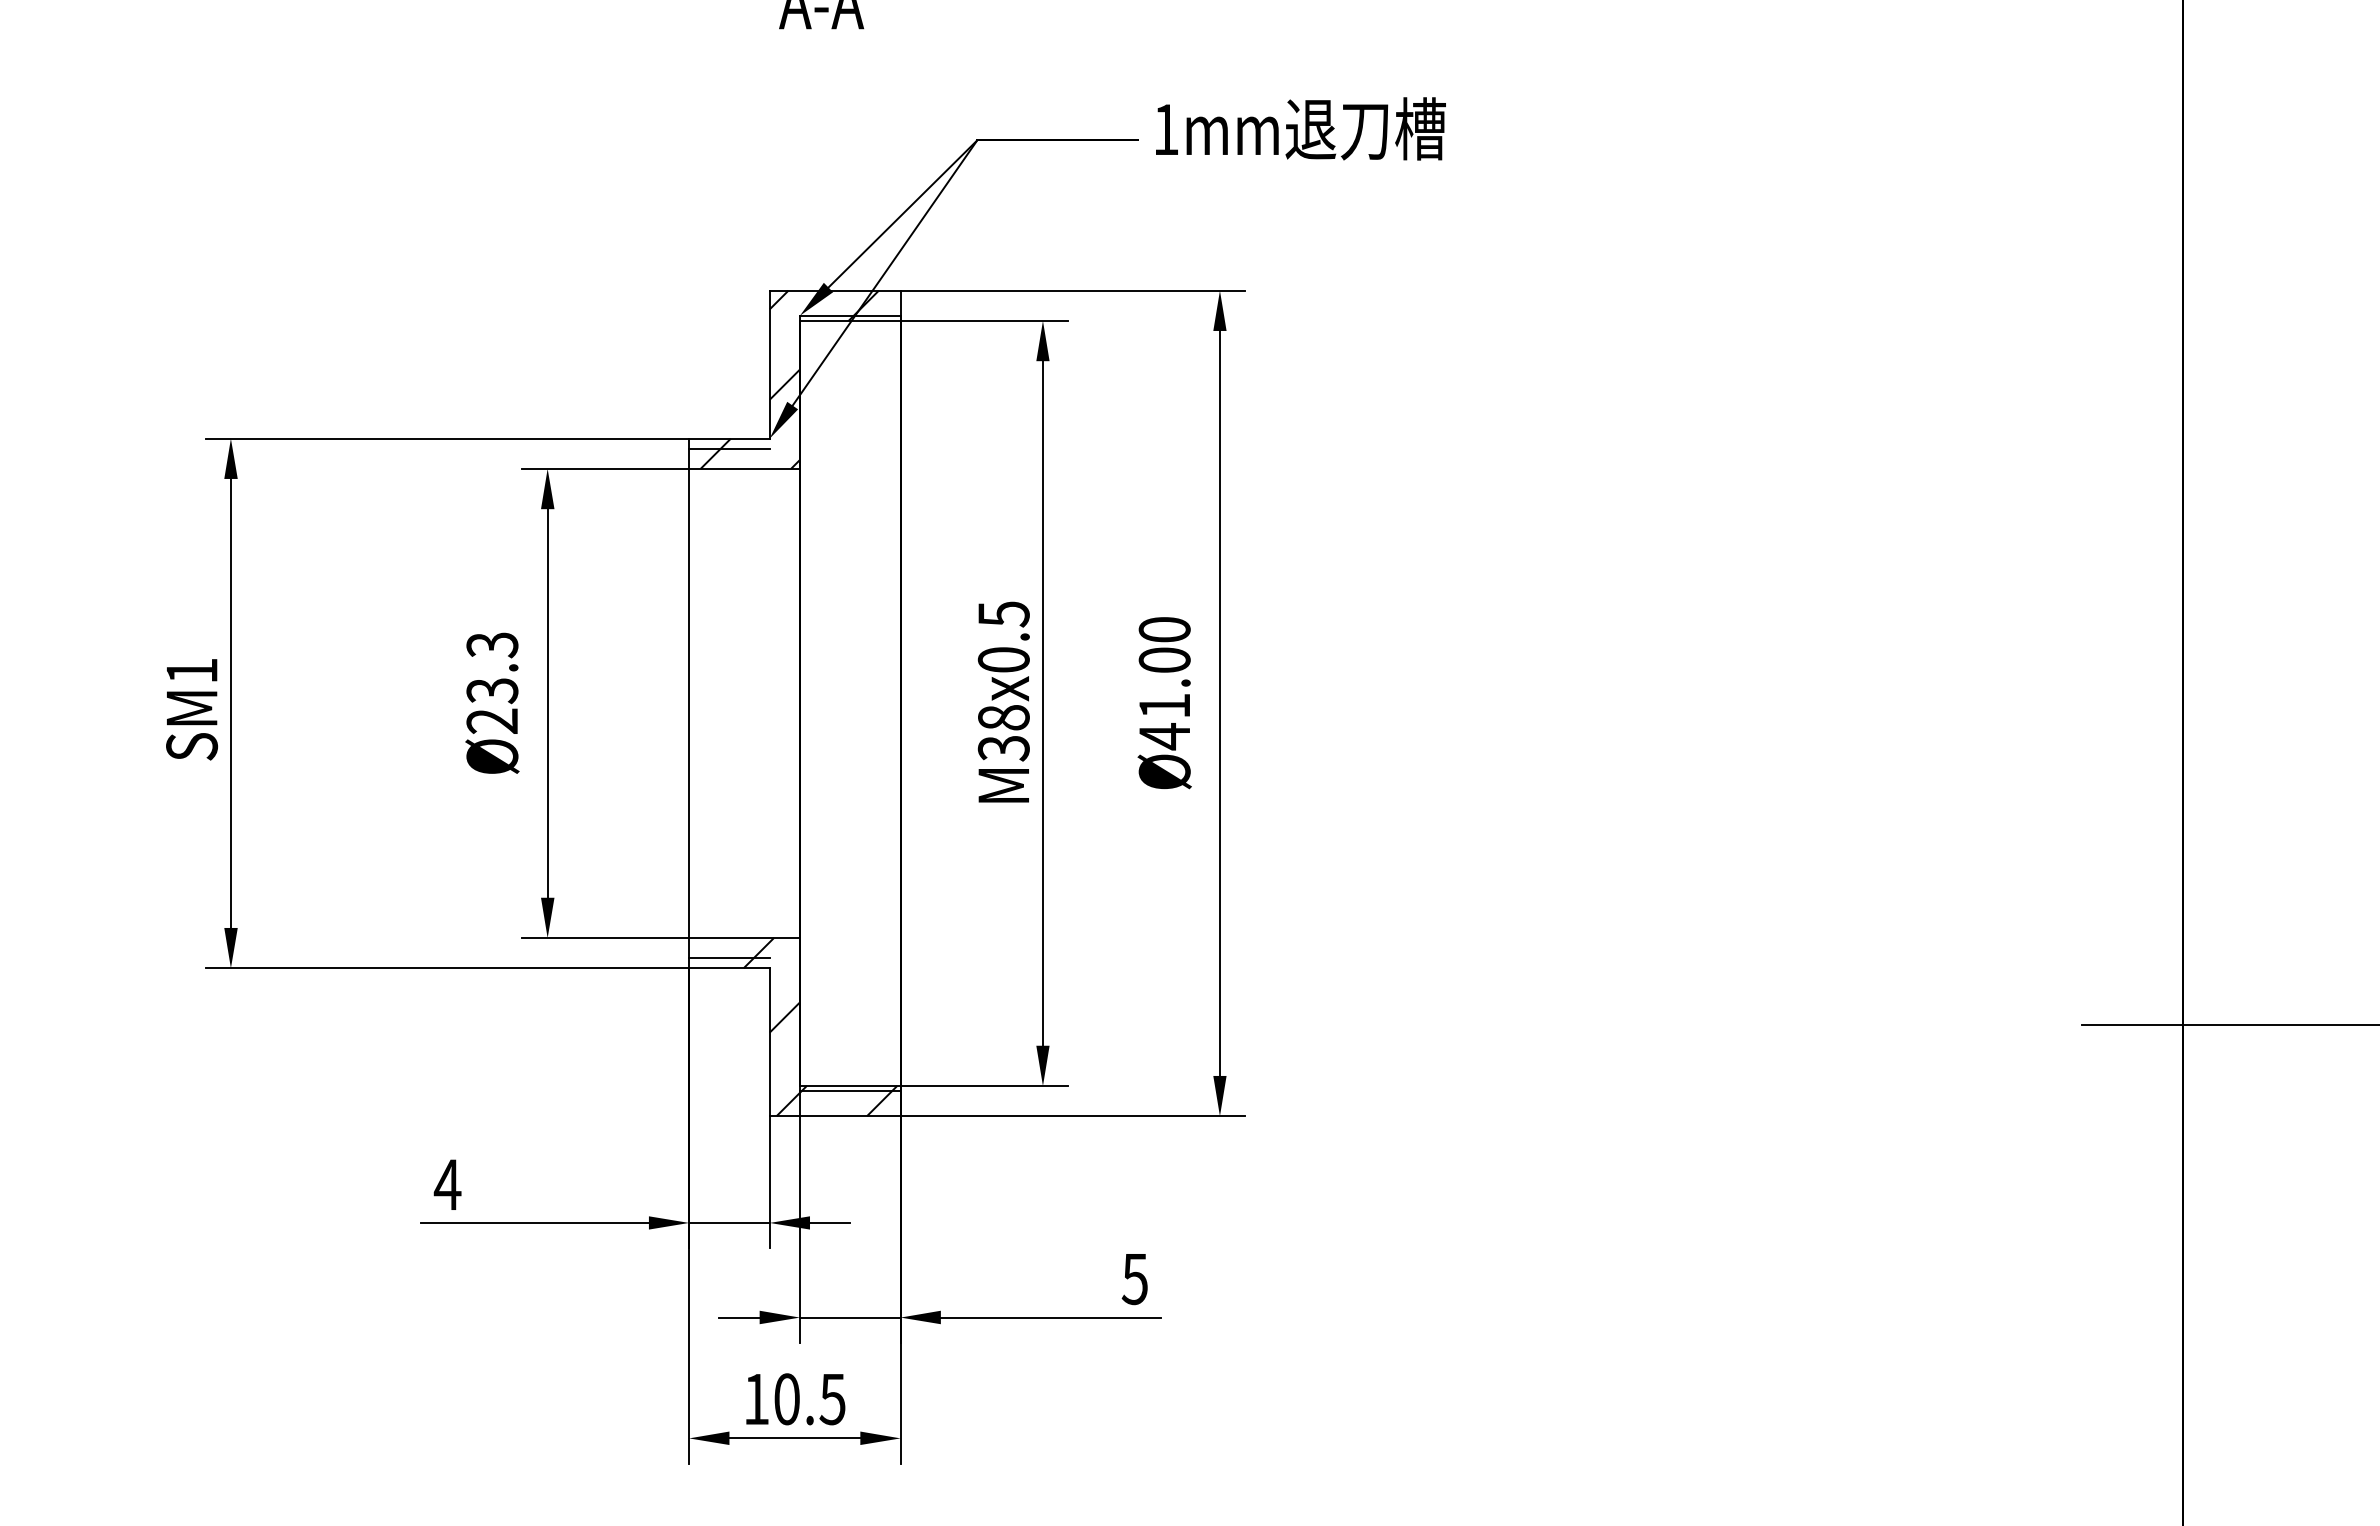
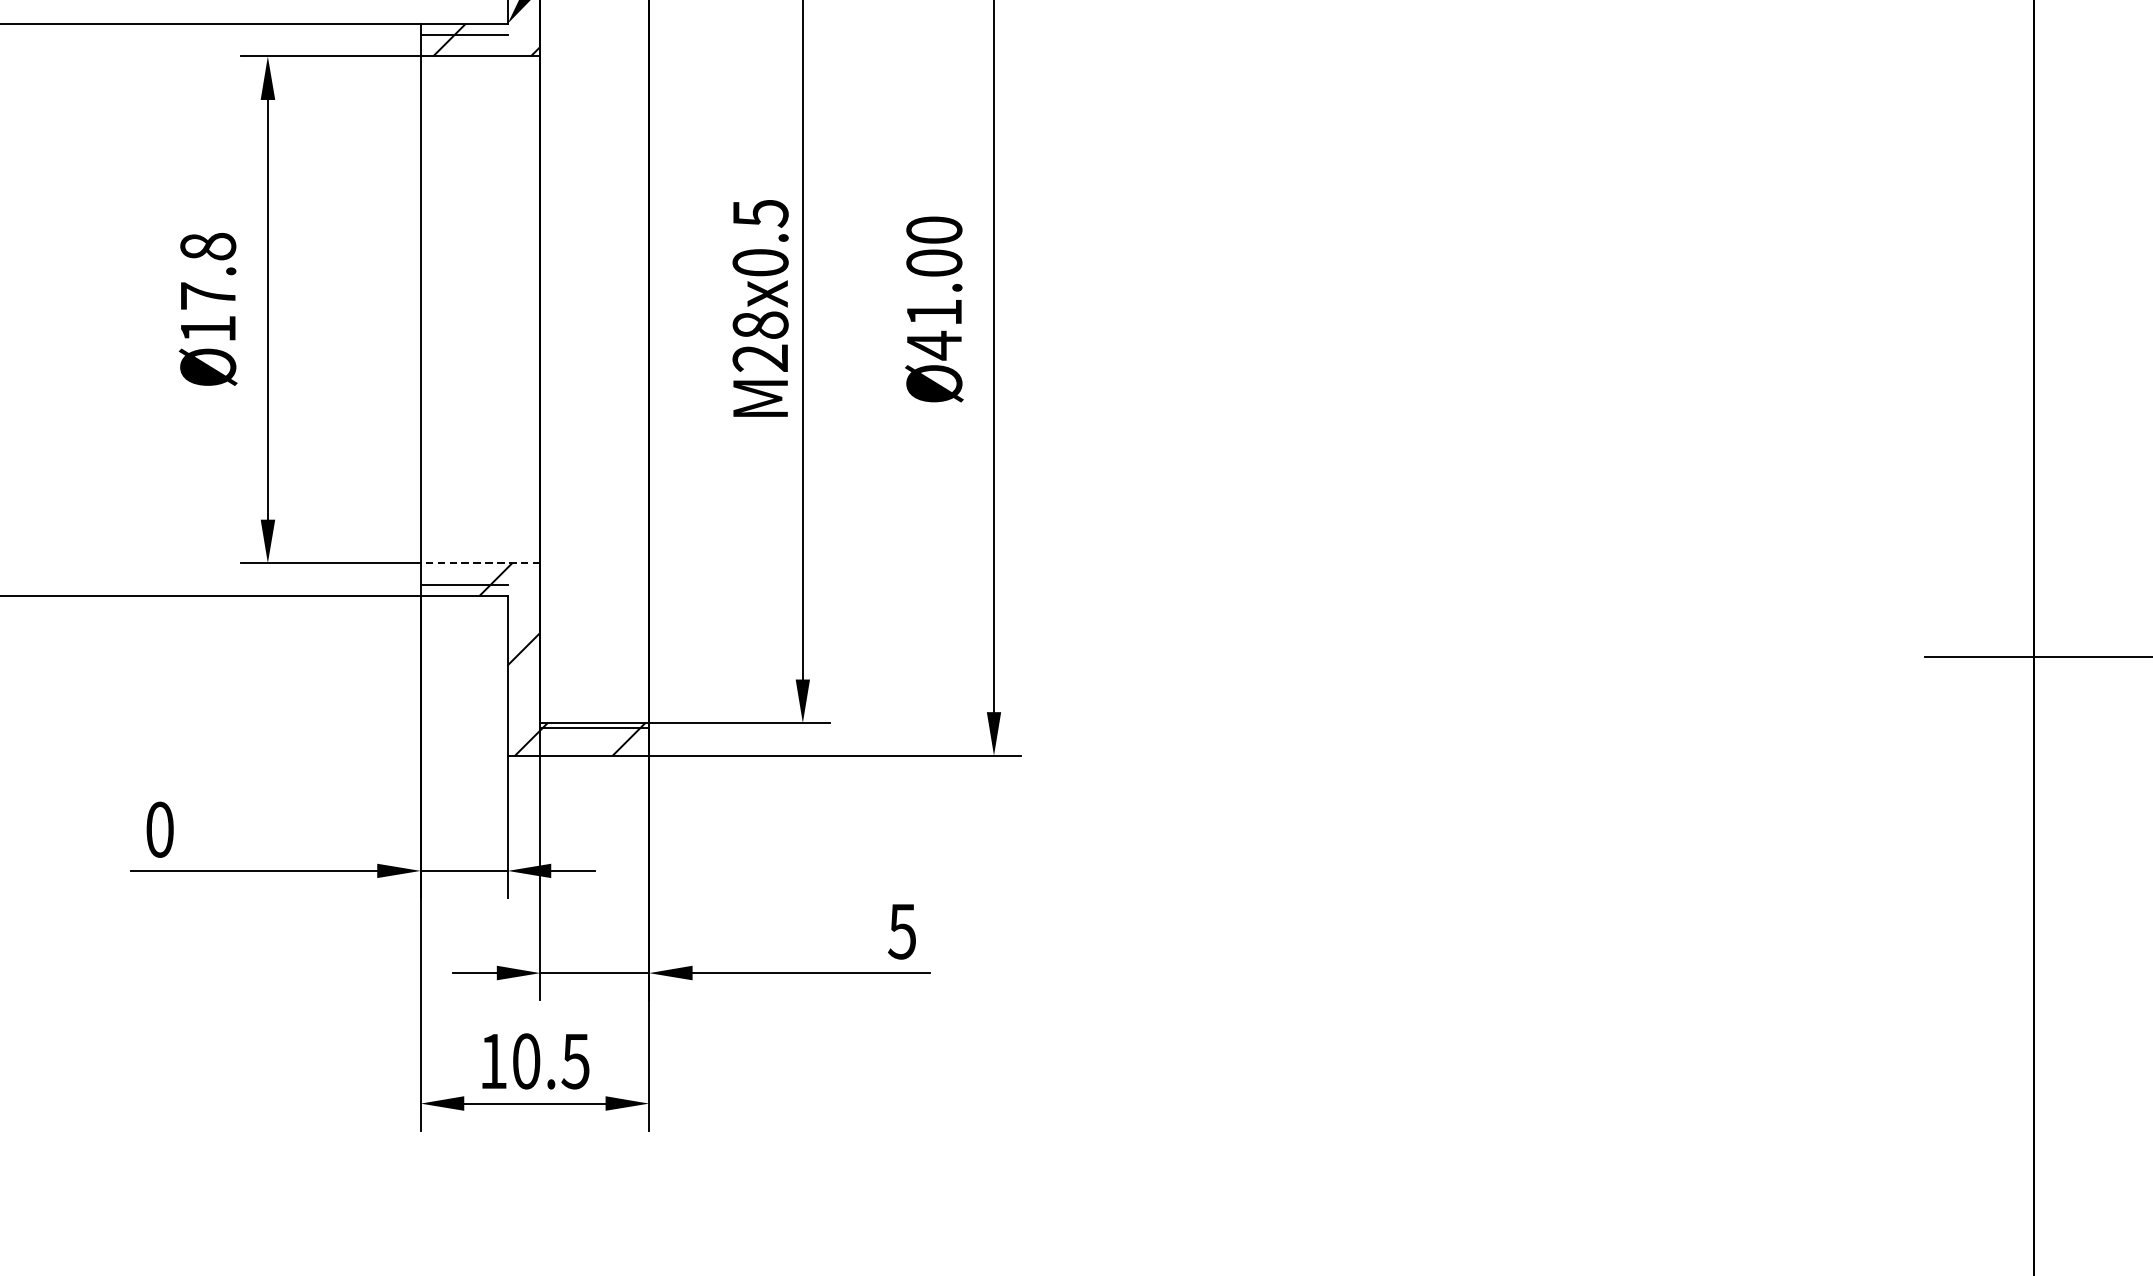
text: (492, 682) -> (208, 287), Ø23.3 -> Ø17.8
text: (1003, 748) -> (760, 358), M38x0.5 -> M28x0.5
line: (744, 938) -> (480, 563), solid -> dashed
text: (447, 1184) -> (159, 829), 4 -> 0

